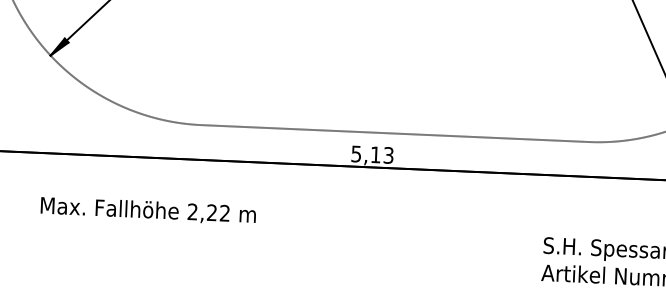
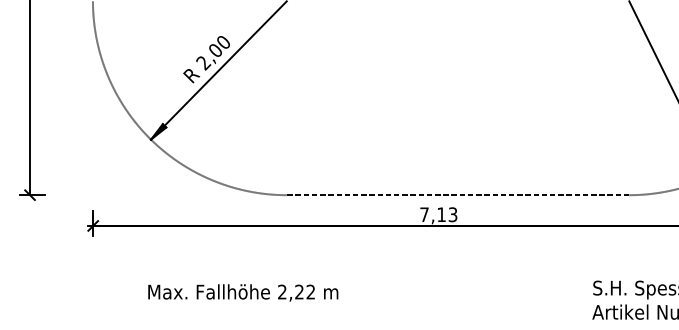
text: (356, 153) -> (424, 214), 5,13 -> 7,13
text: (148, 210) -> (243, 292), moved

